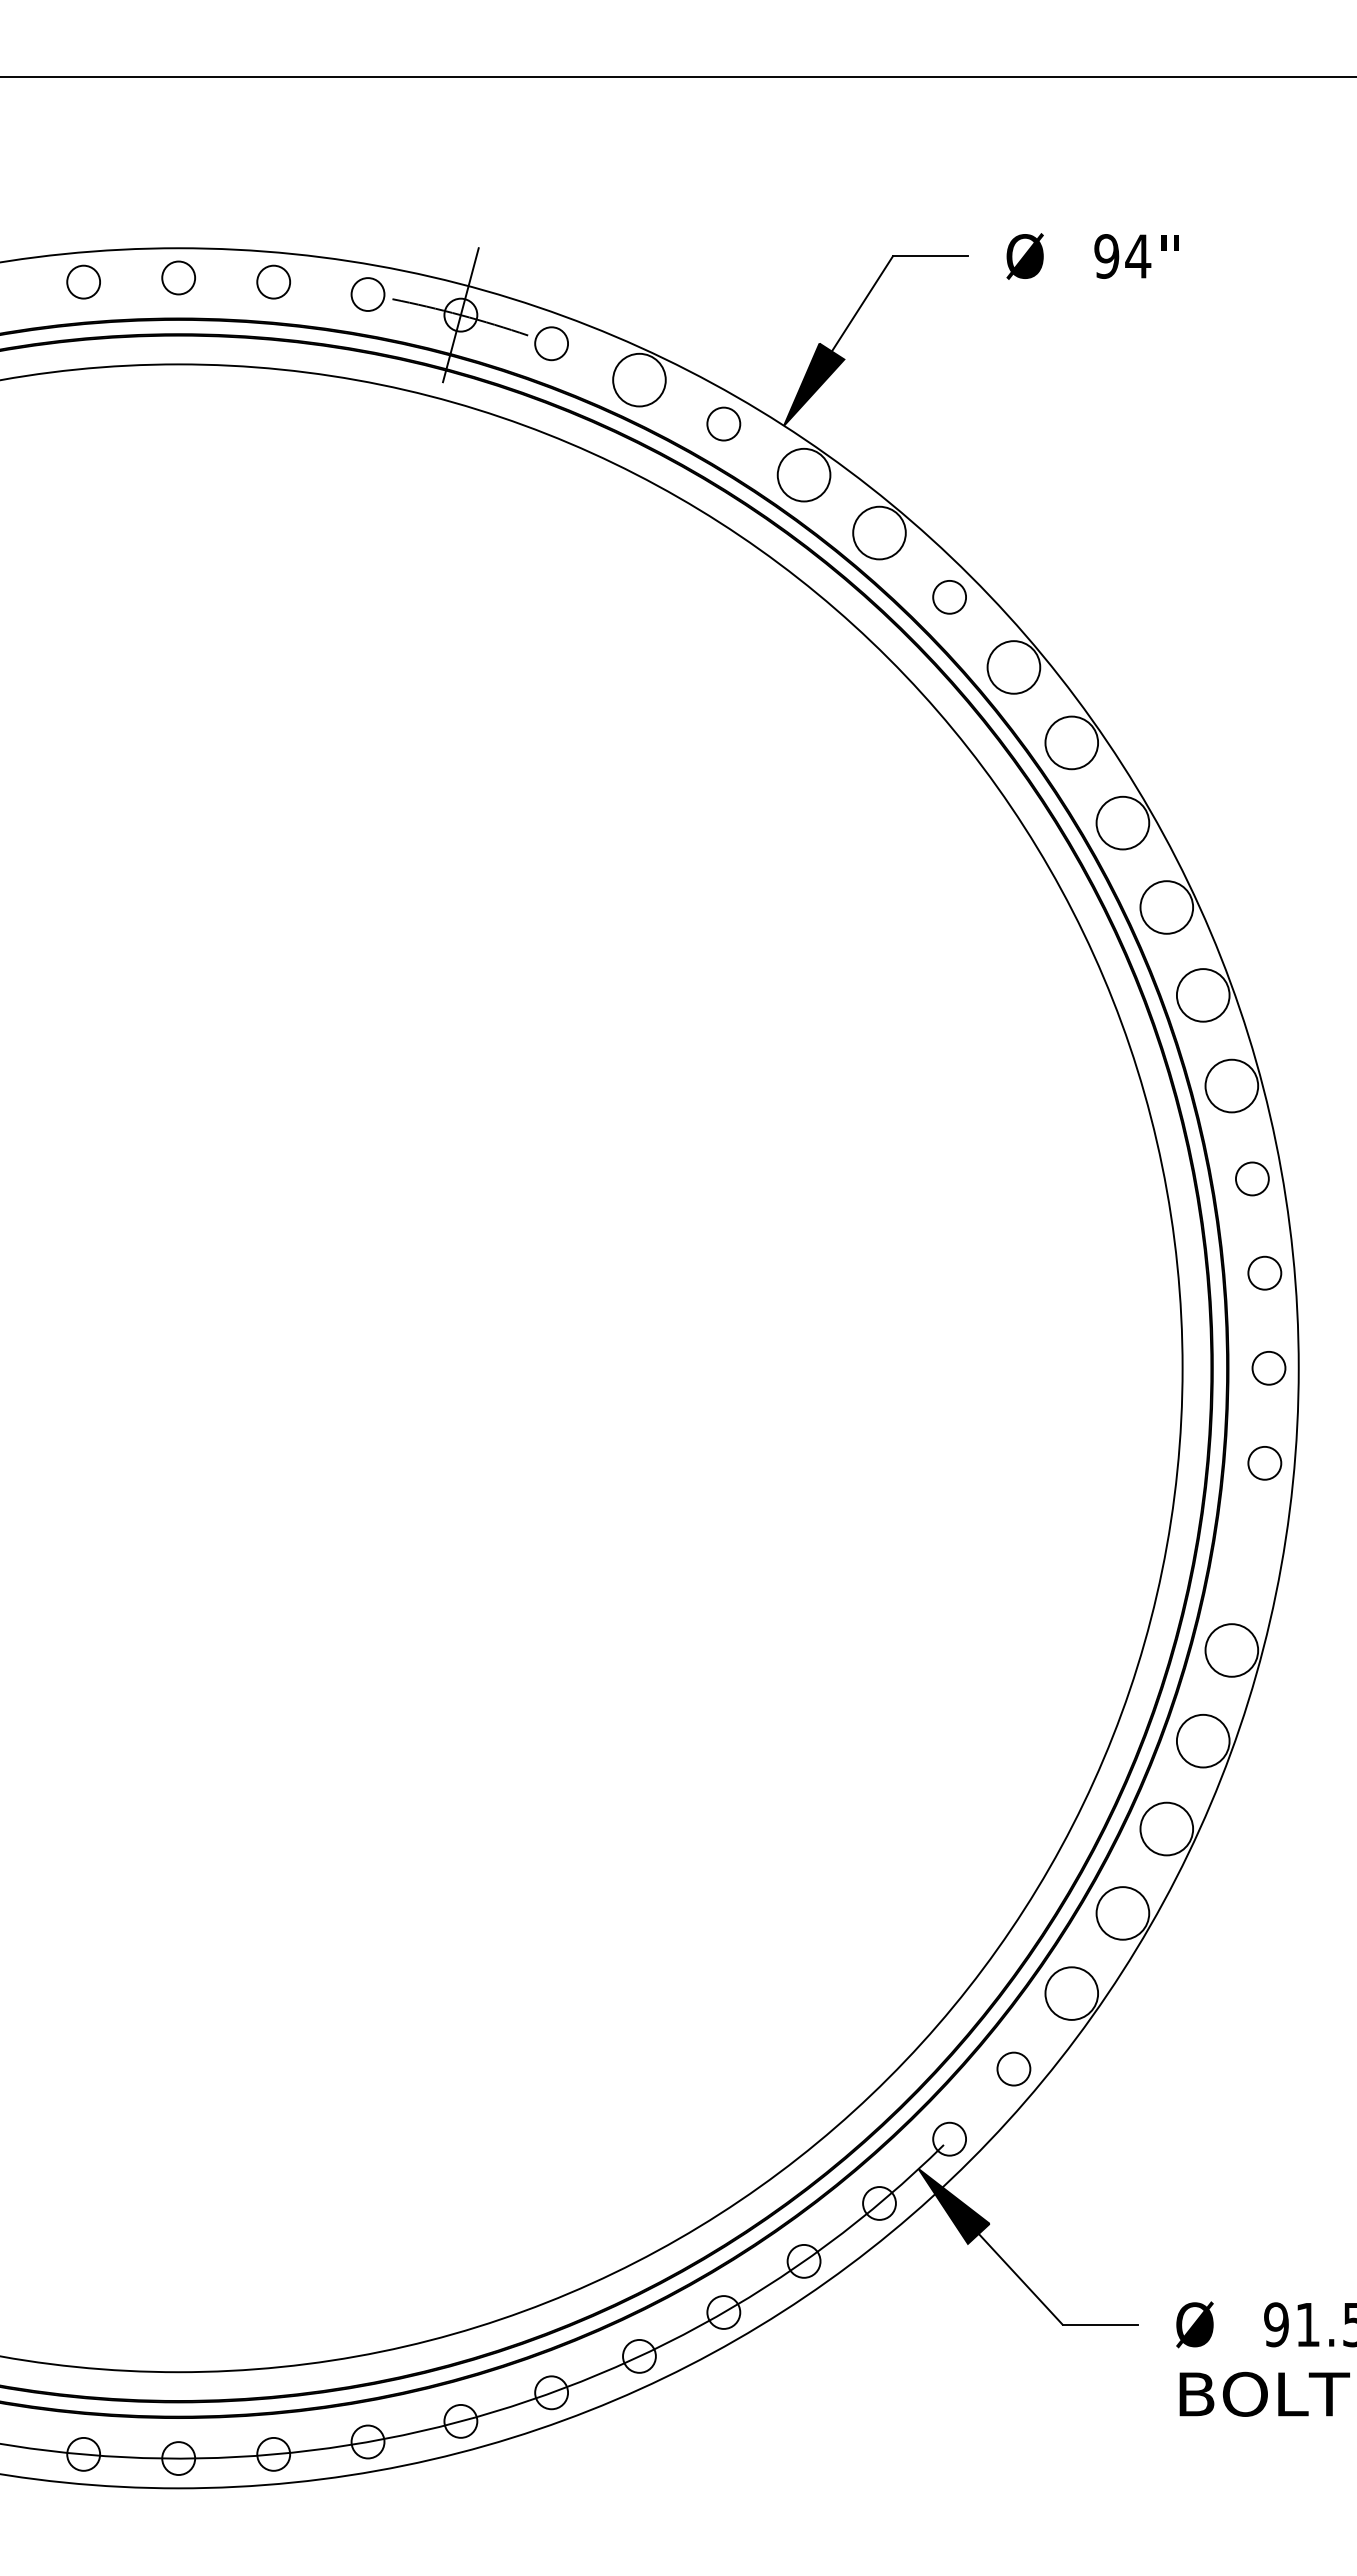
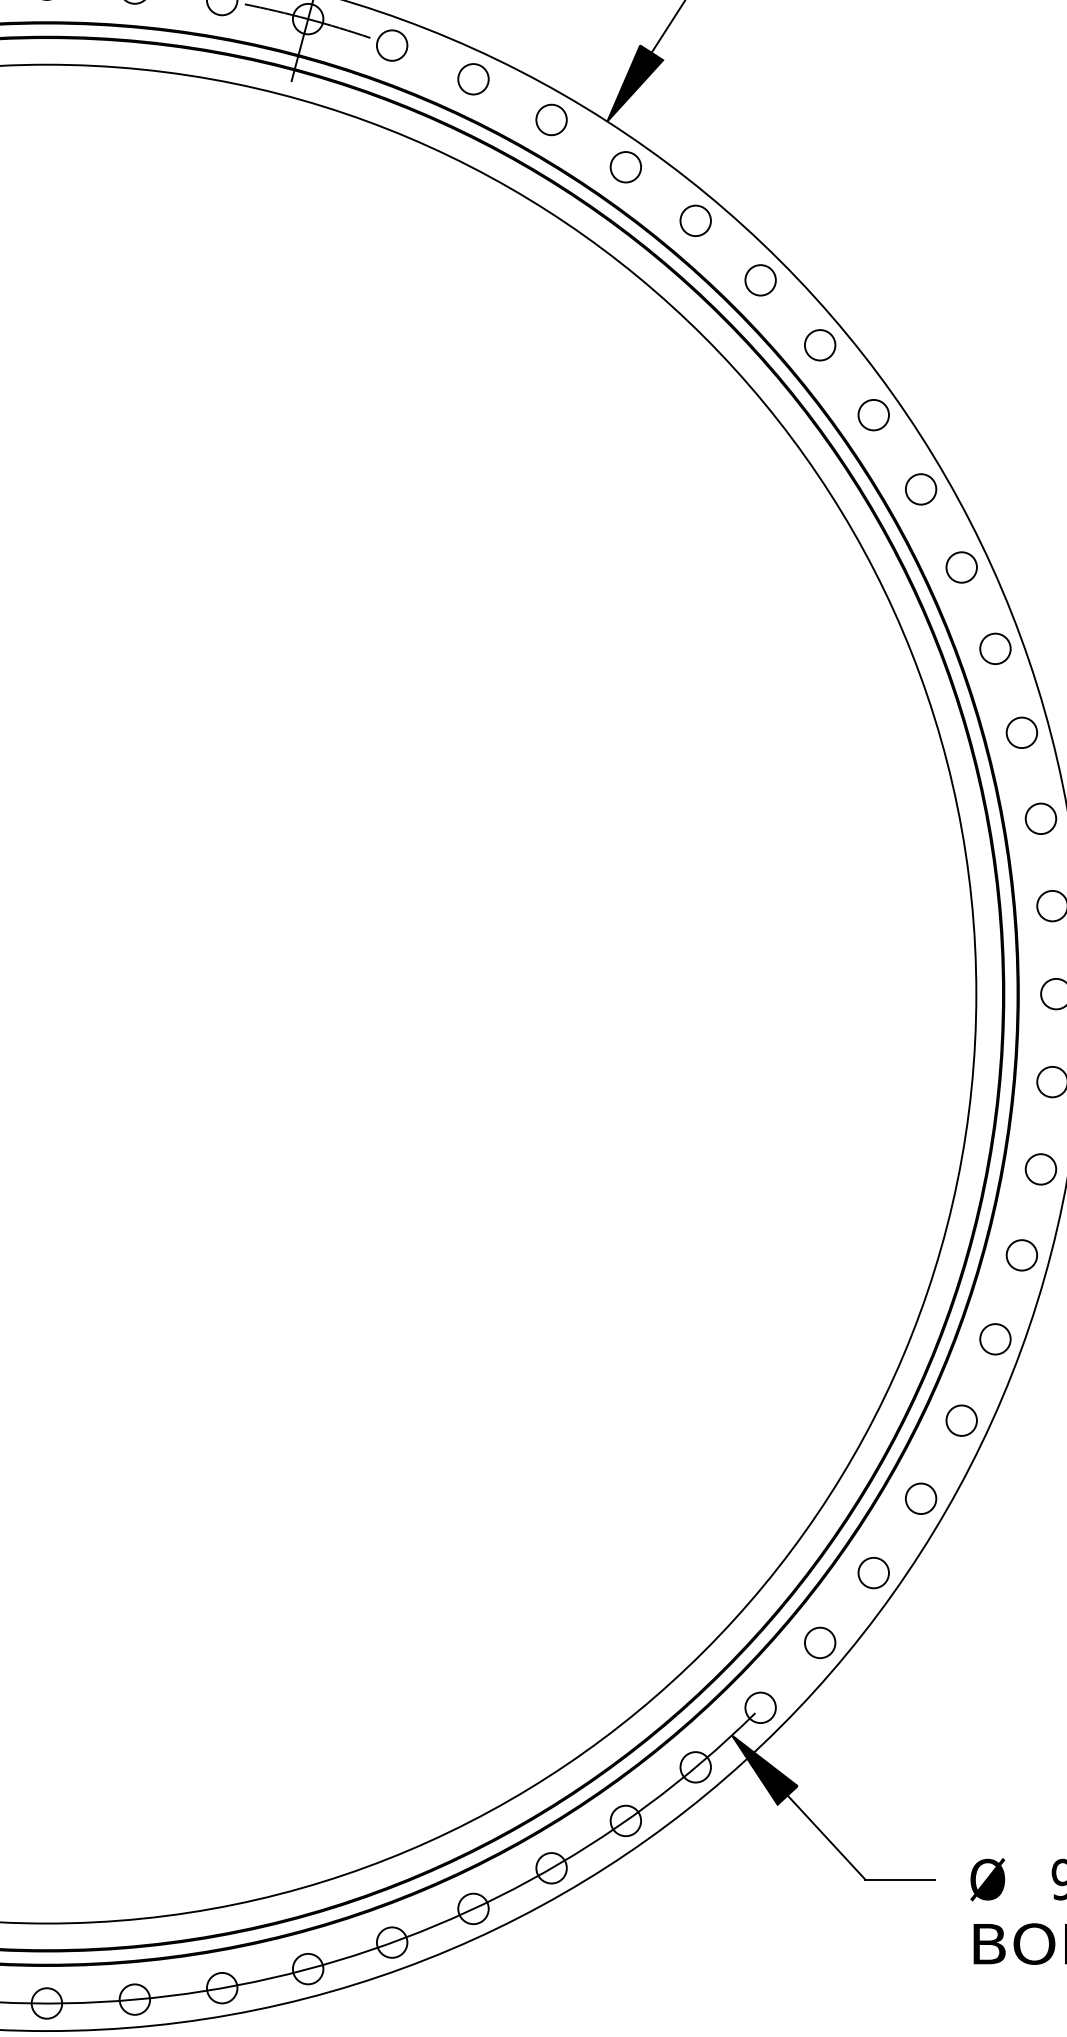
circle: (639, 379) -> (473, 78), size x0.62
circle: (803, 474) -> (625, 166), size x0.62
circle: (879, 532) -> (695, 220), size x0.62
circle: (1013, 667) -> (819, 345), size x0.62
circle: (1071, 742) -> (873, 414), size x0.62
circle: (1122, 822) -> (920, 488), size x0.62
circle: (1166, 907) -> (961, 567), size x0.62
circle: (1202, 994) -> (994, 648), size x0.62
circle: (1231, 1085) -> (1021, 732), size x0.62
circle: (1252, 1557) -> (1041, 1169), added
circle: (1231, 1650) -> (1021, 1255), size x0.62
circle: (1202, 1740) -> (994, 1338), size x0.62
circle: (1166, 1828) -> (961, 1420), size x0.62
circle: (1122, 1912) -> (920, 1497), size x0.62
circle: (1071, 1993) -> (873, 1572), size x0.62

